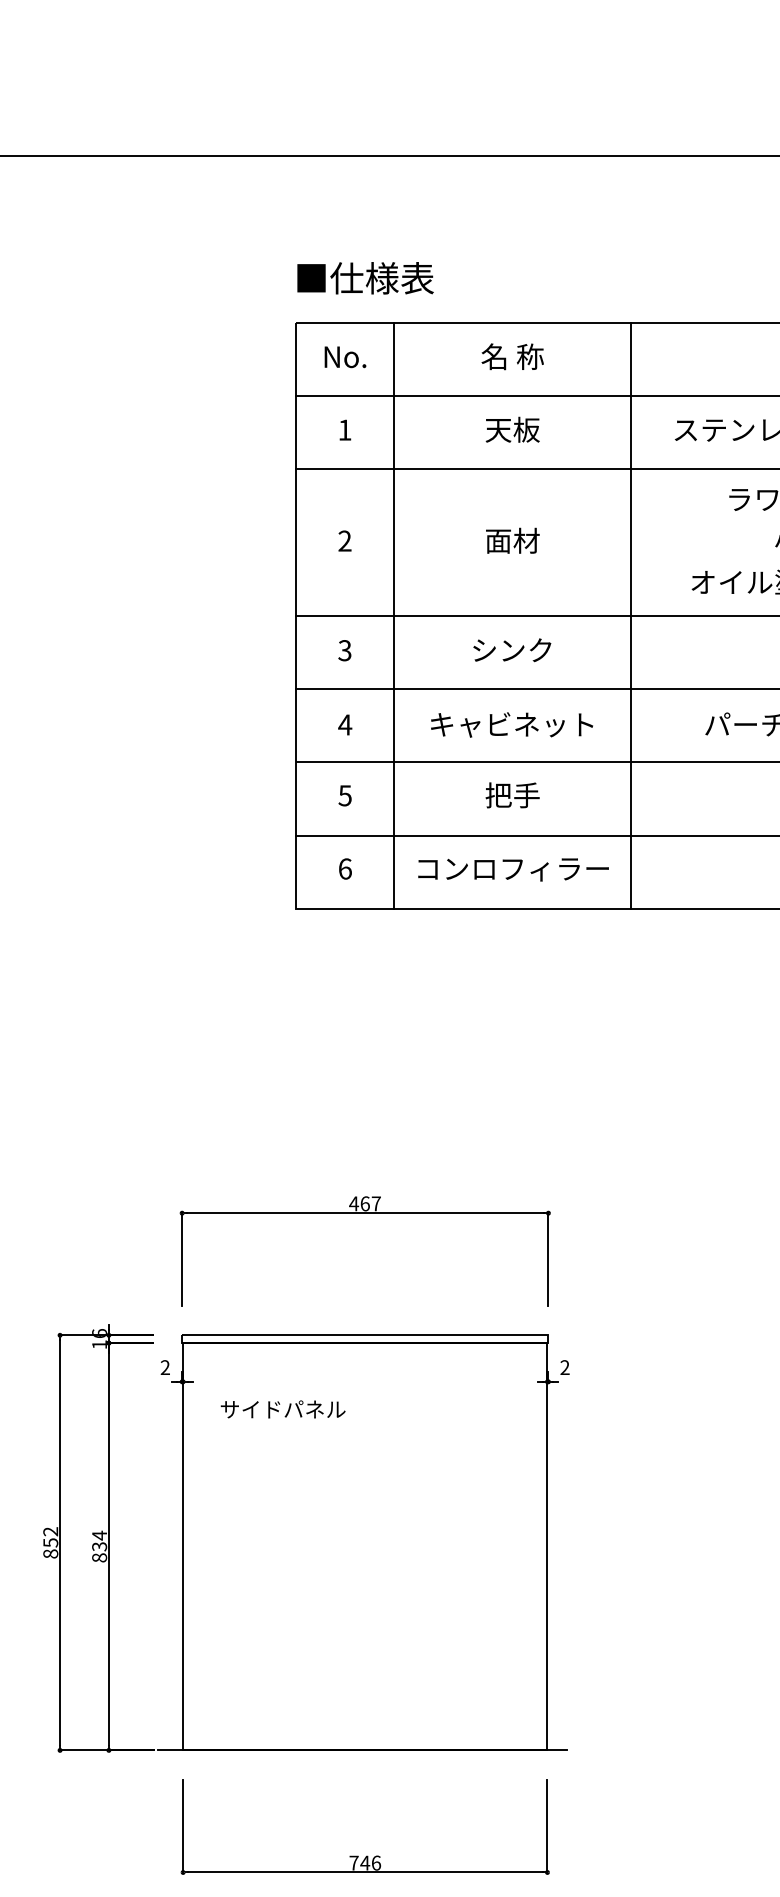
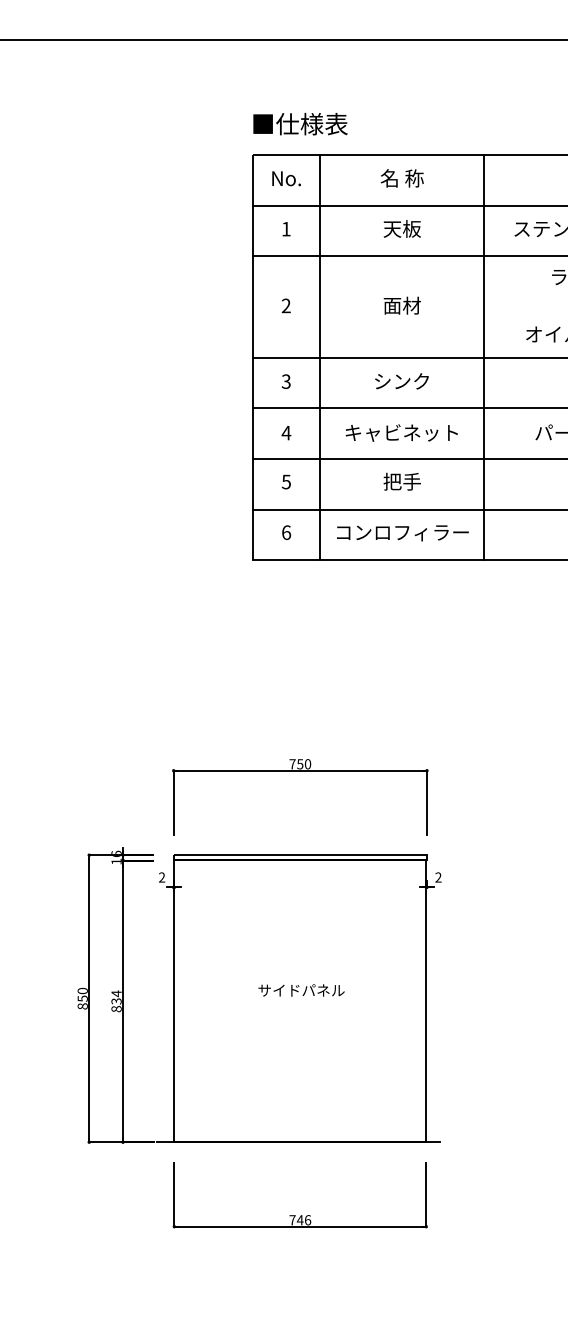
text: (365, 1204) -> (300, 764), 467 -> 750
text: (283, 1409) -> (301, 990), moved
text: (50, 1530) -> (82, 990), 852 -> 850

